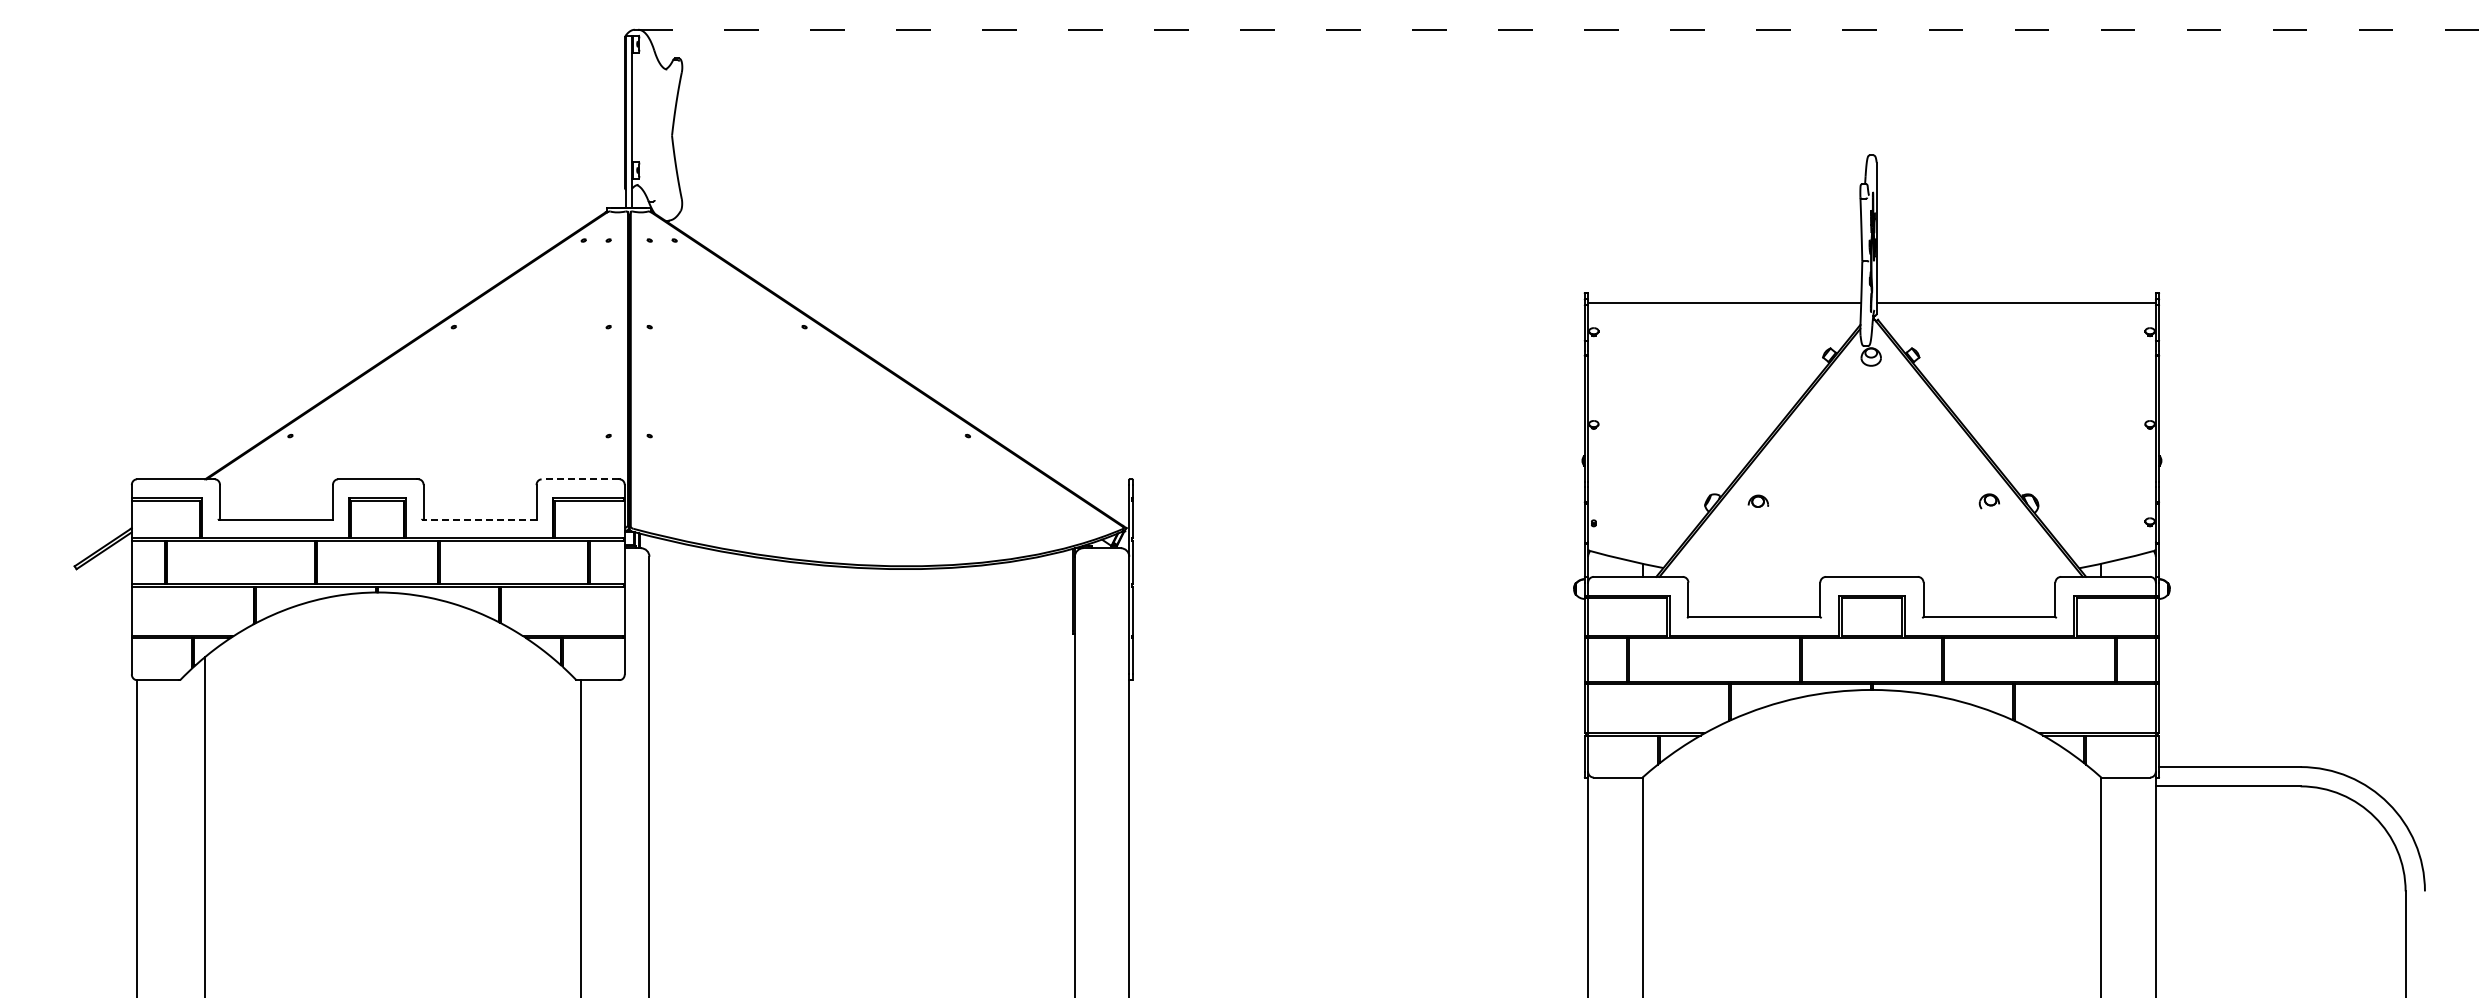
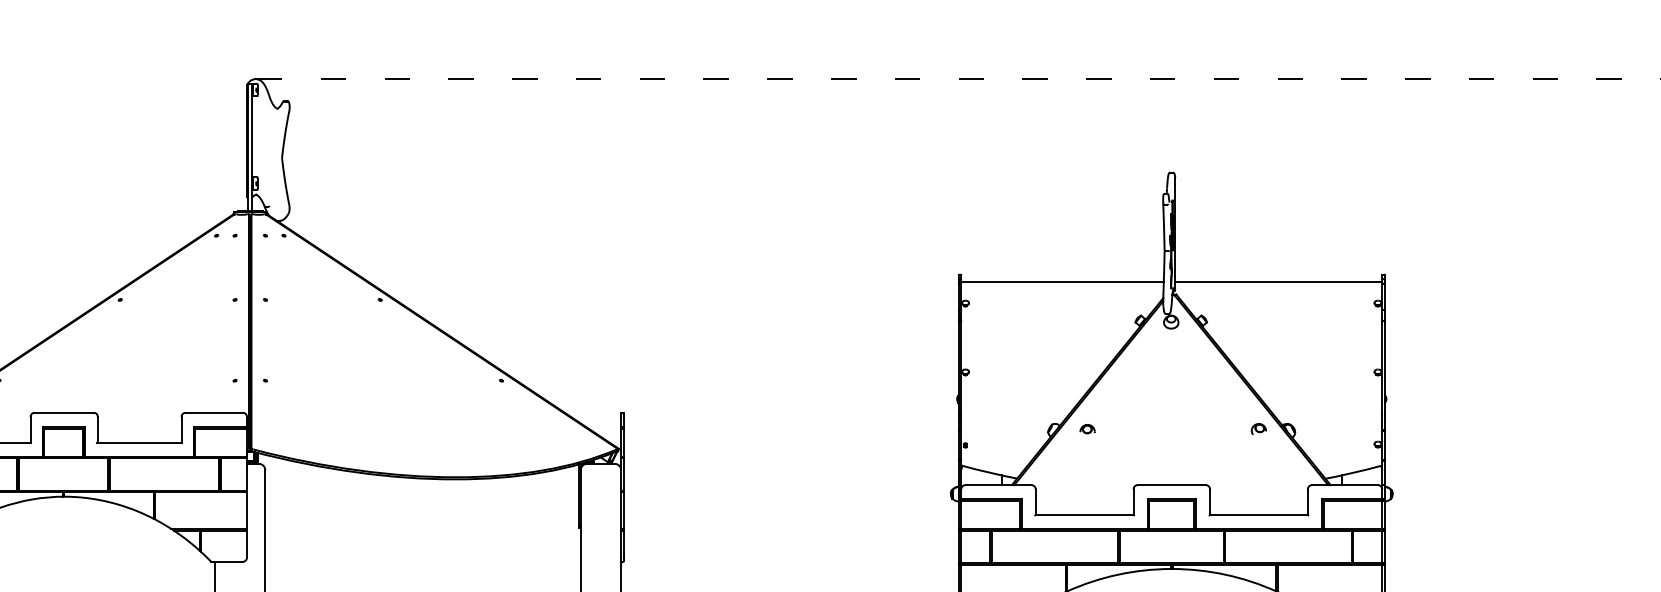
line: (579, 479) -> (213, 412), dashed -> solid
line: (479, 519) -> (139, 442), dashed -> solid

